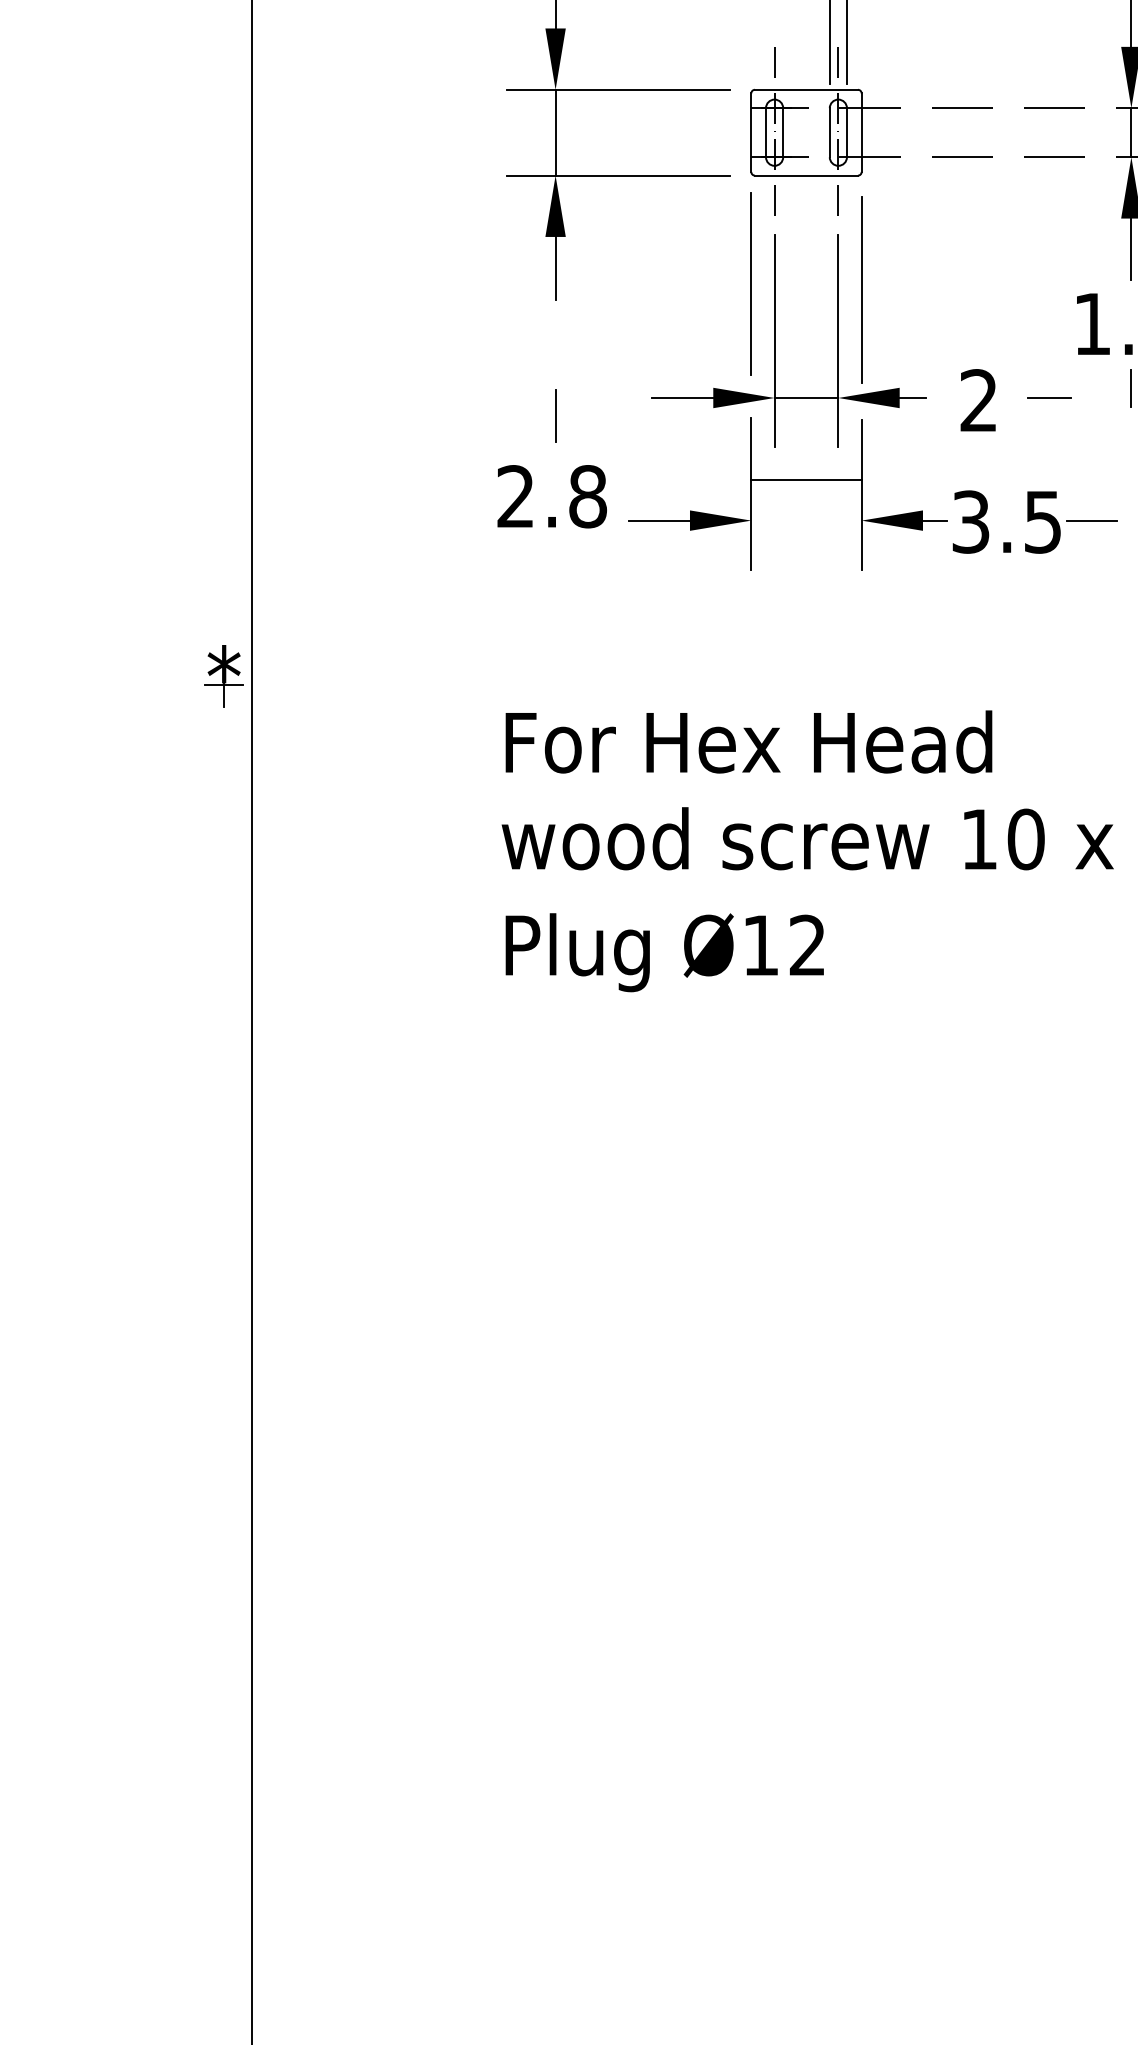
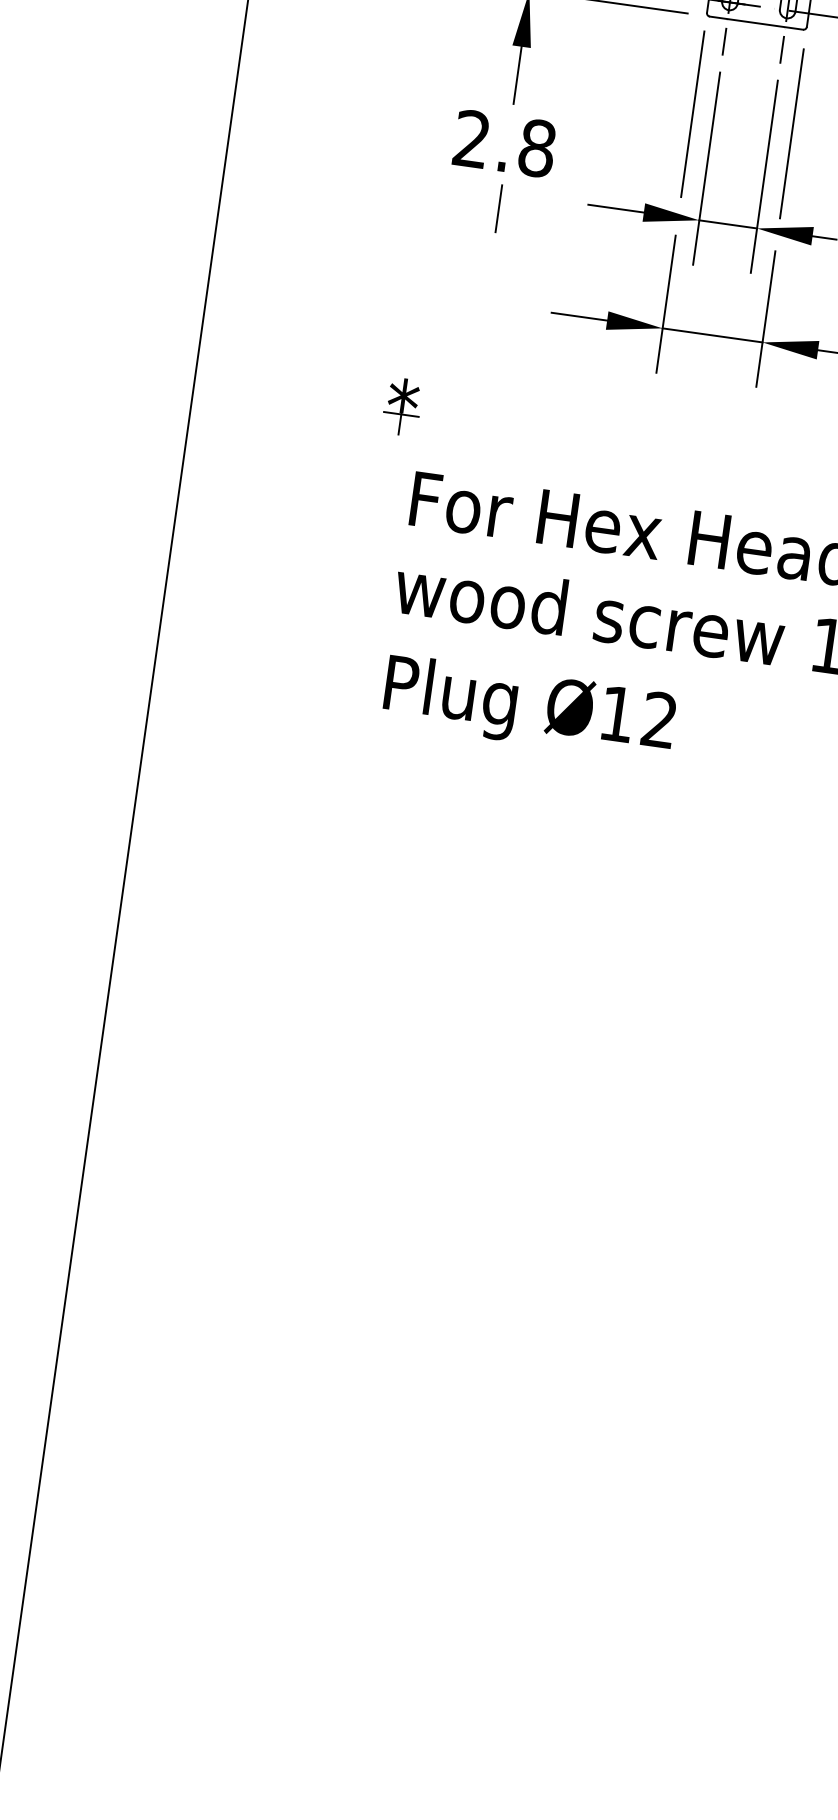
line: (806, 479) -> (712, 335), moved
text: (551, 496) -> (504, 143), moved
part: (223, 676) -> (401, 406), moved

